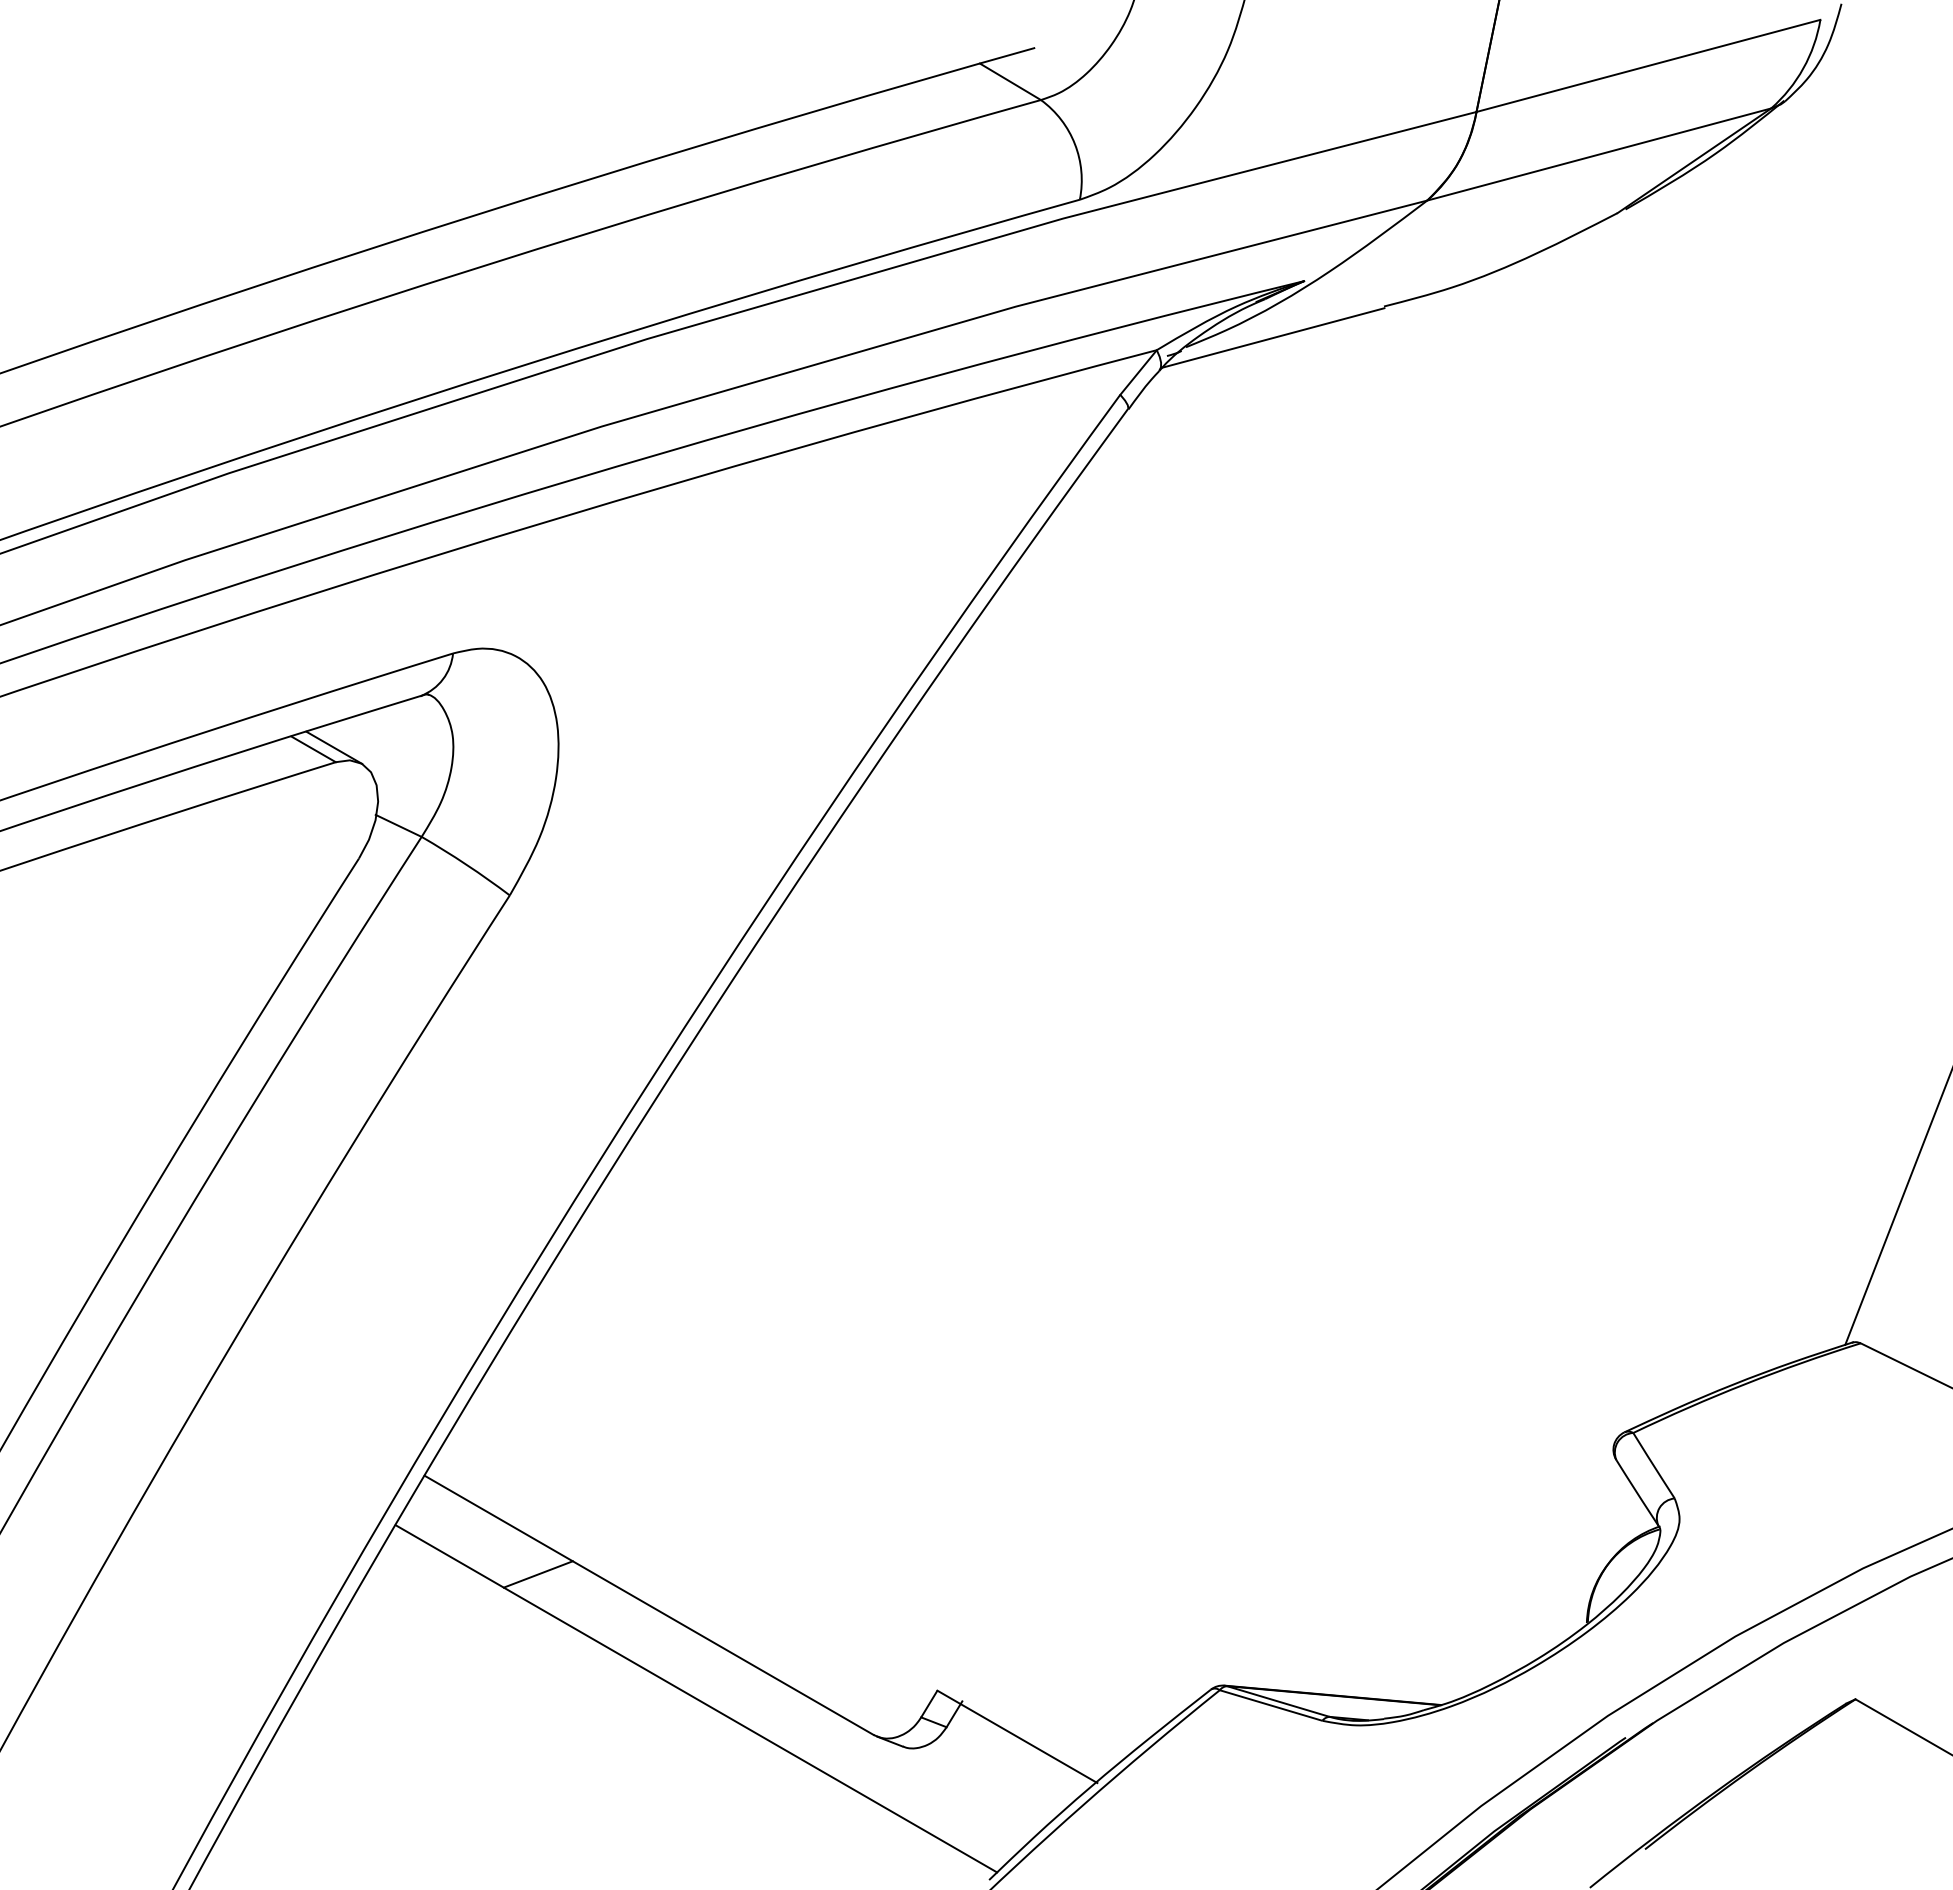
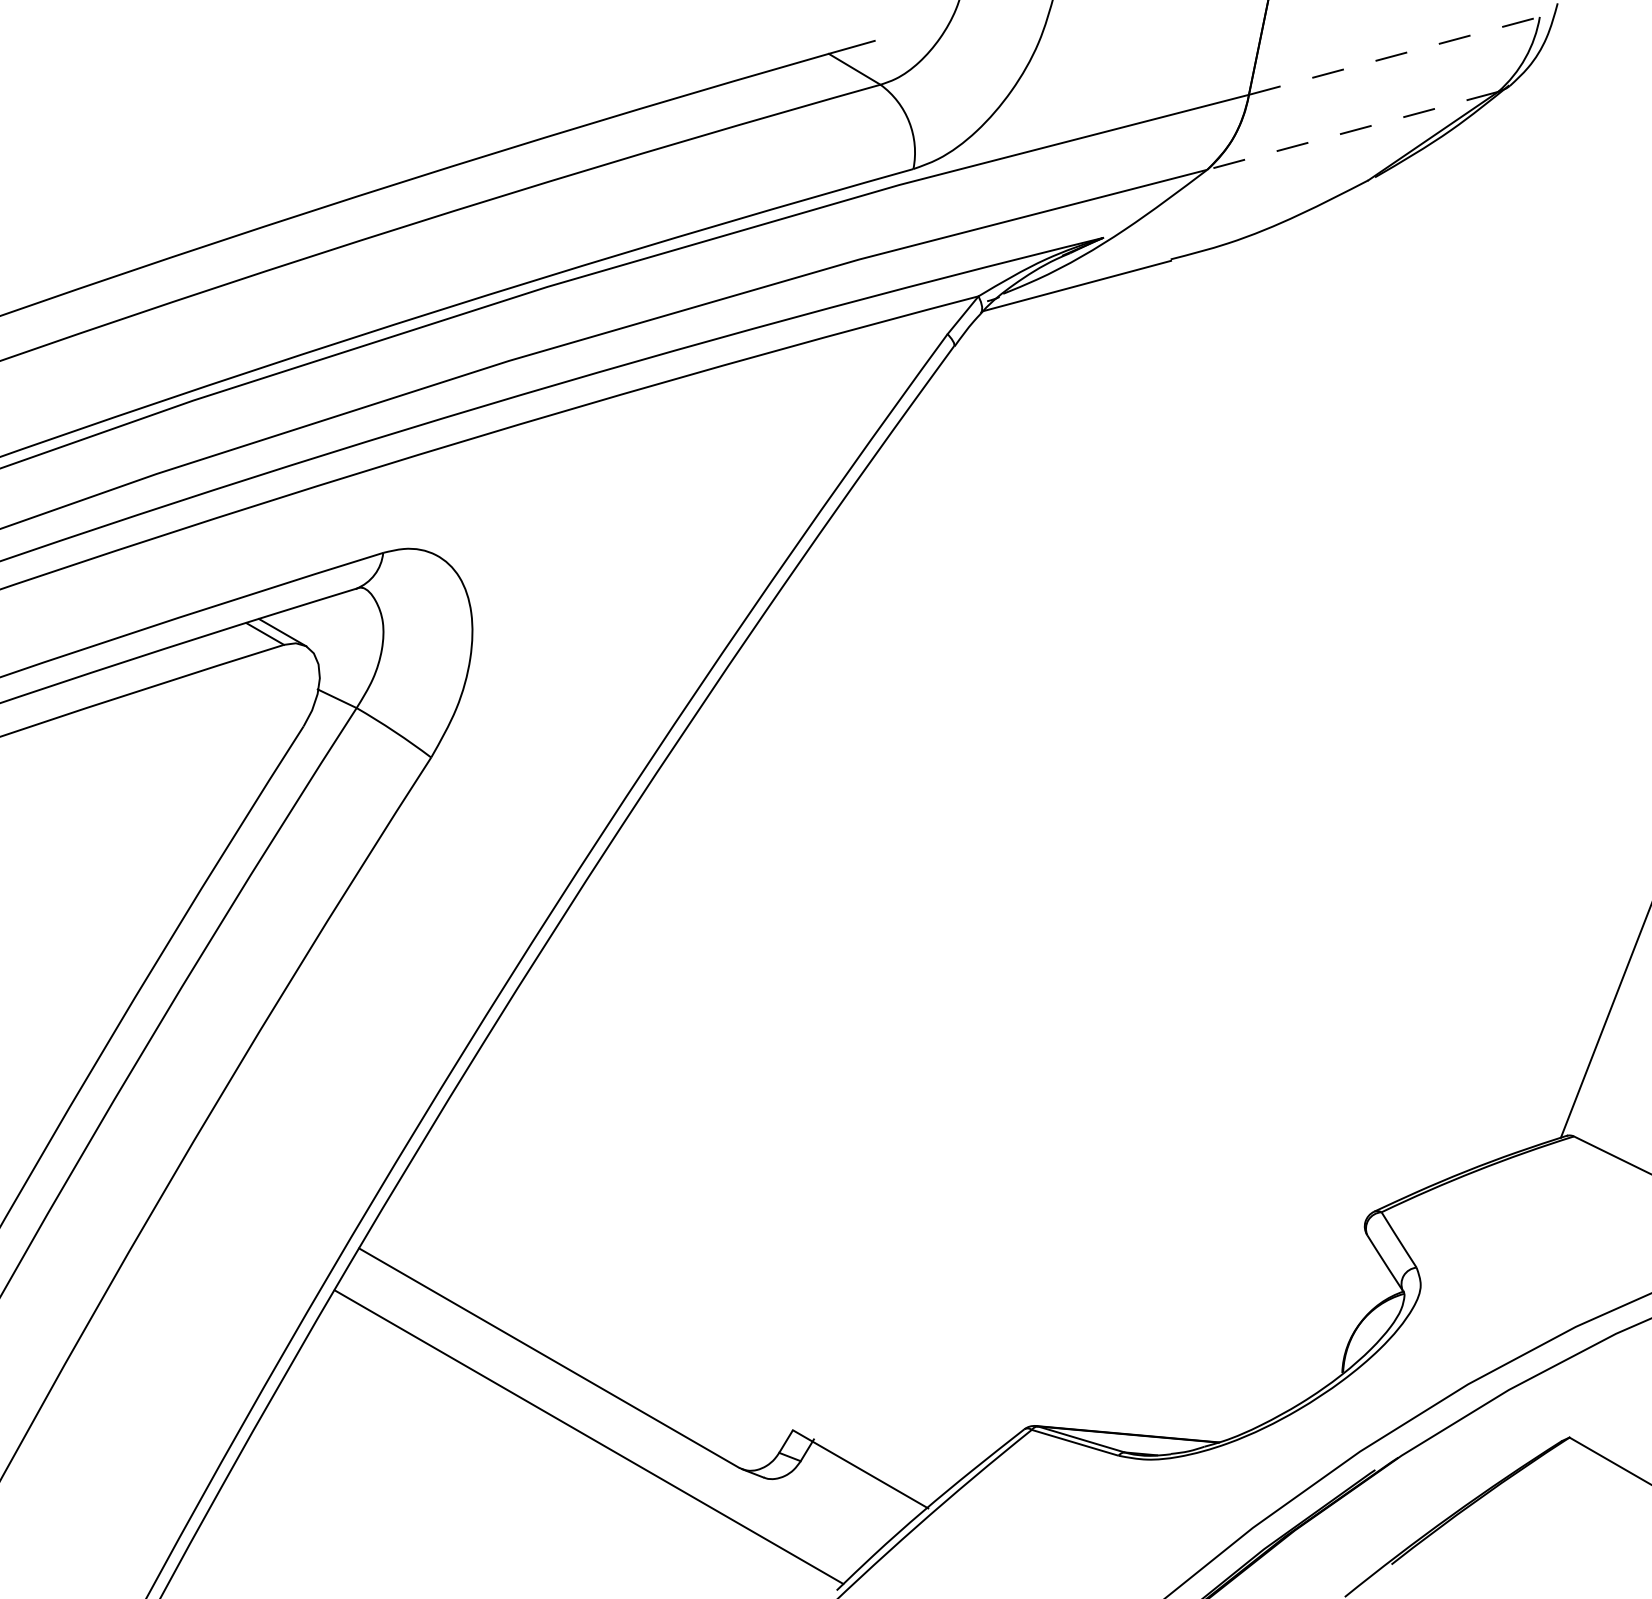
line: (1648, 65) -> (1394, 55), solid -> dashed
line: (1598, 154) -> (1352, 130), solid -> dashed
line: (537, 1574) -> (454, 1331), removed

